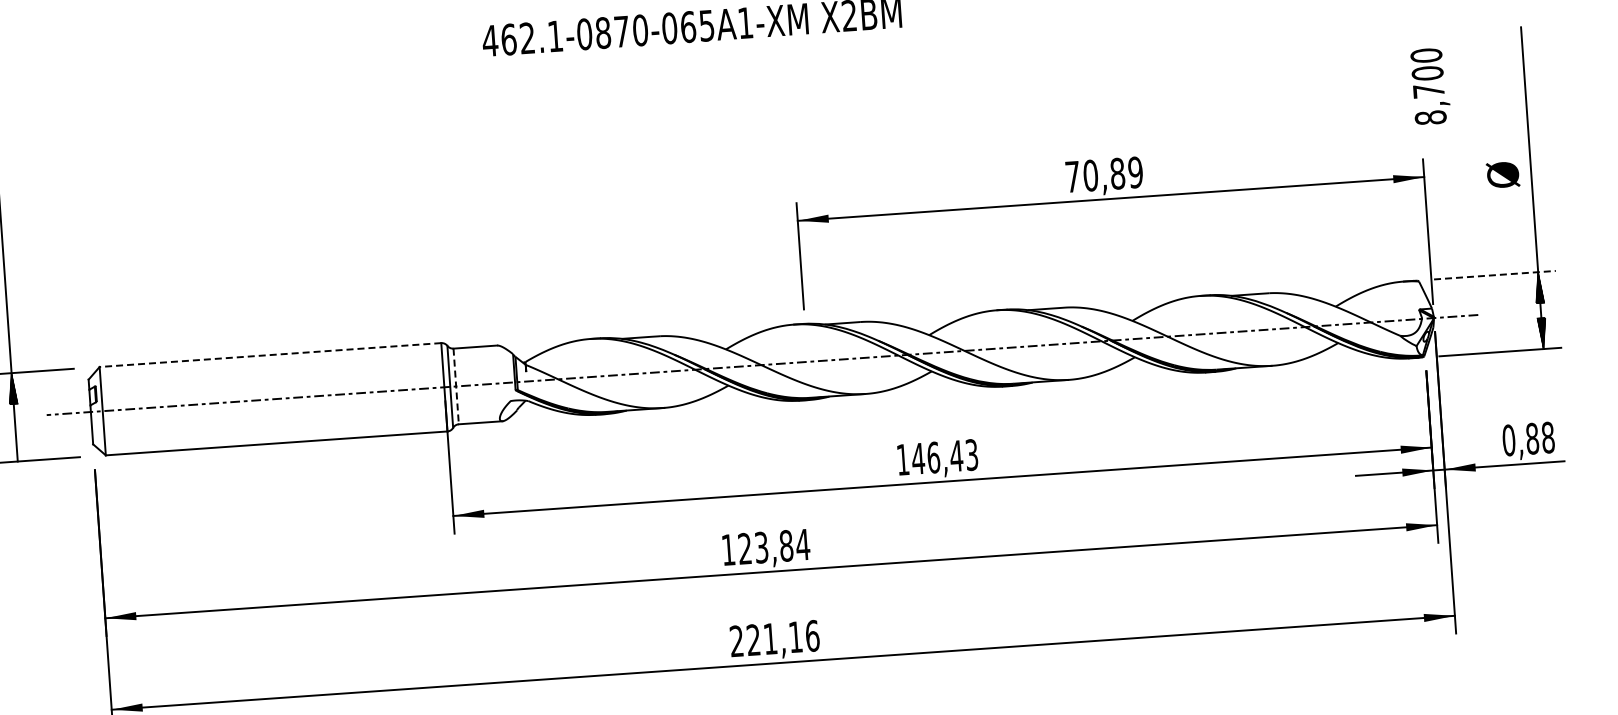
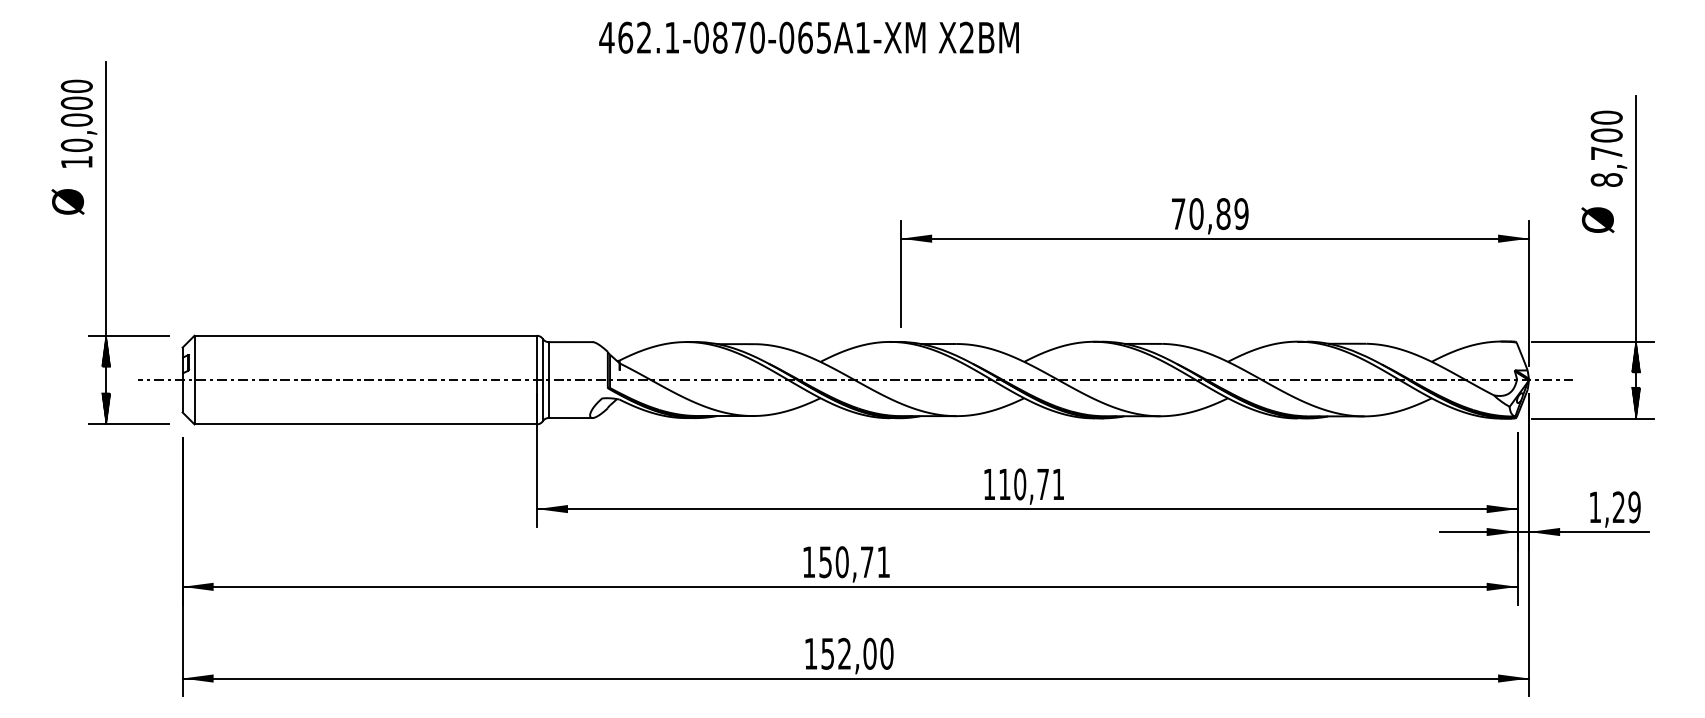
text: (1430, 86) -> (1608, 148), moved
text: (1502, 174) -> (1597, 219), moved
line: (1495, 275) -> (1593, 341), dashed -> solid
line: (270, 354) -> (365, 335), dashed -> solid
line: (455, 386) -> (548, 380), dashed -> solid
text: (1528, 439) -> (1614, 507), 0,88 -> 1,29
hatch: (16, 445) -> (106, 408), added
text: (944, 456) -> (1031, 484), 146,43 -> 110,71
text: (773, 547) -> (854, 562), 123,84 -> 150,71
text: (774, 638) -> (848, 653), 221,16 -> 152,00

